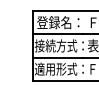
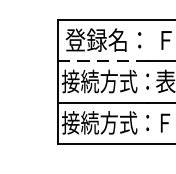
line: (58, 34) -> (104, 61), solid -> dashed
text: (50, 68) -> (89, 121), 適用形式： -> 接続方式：

